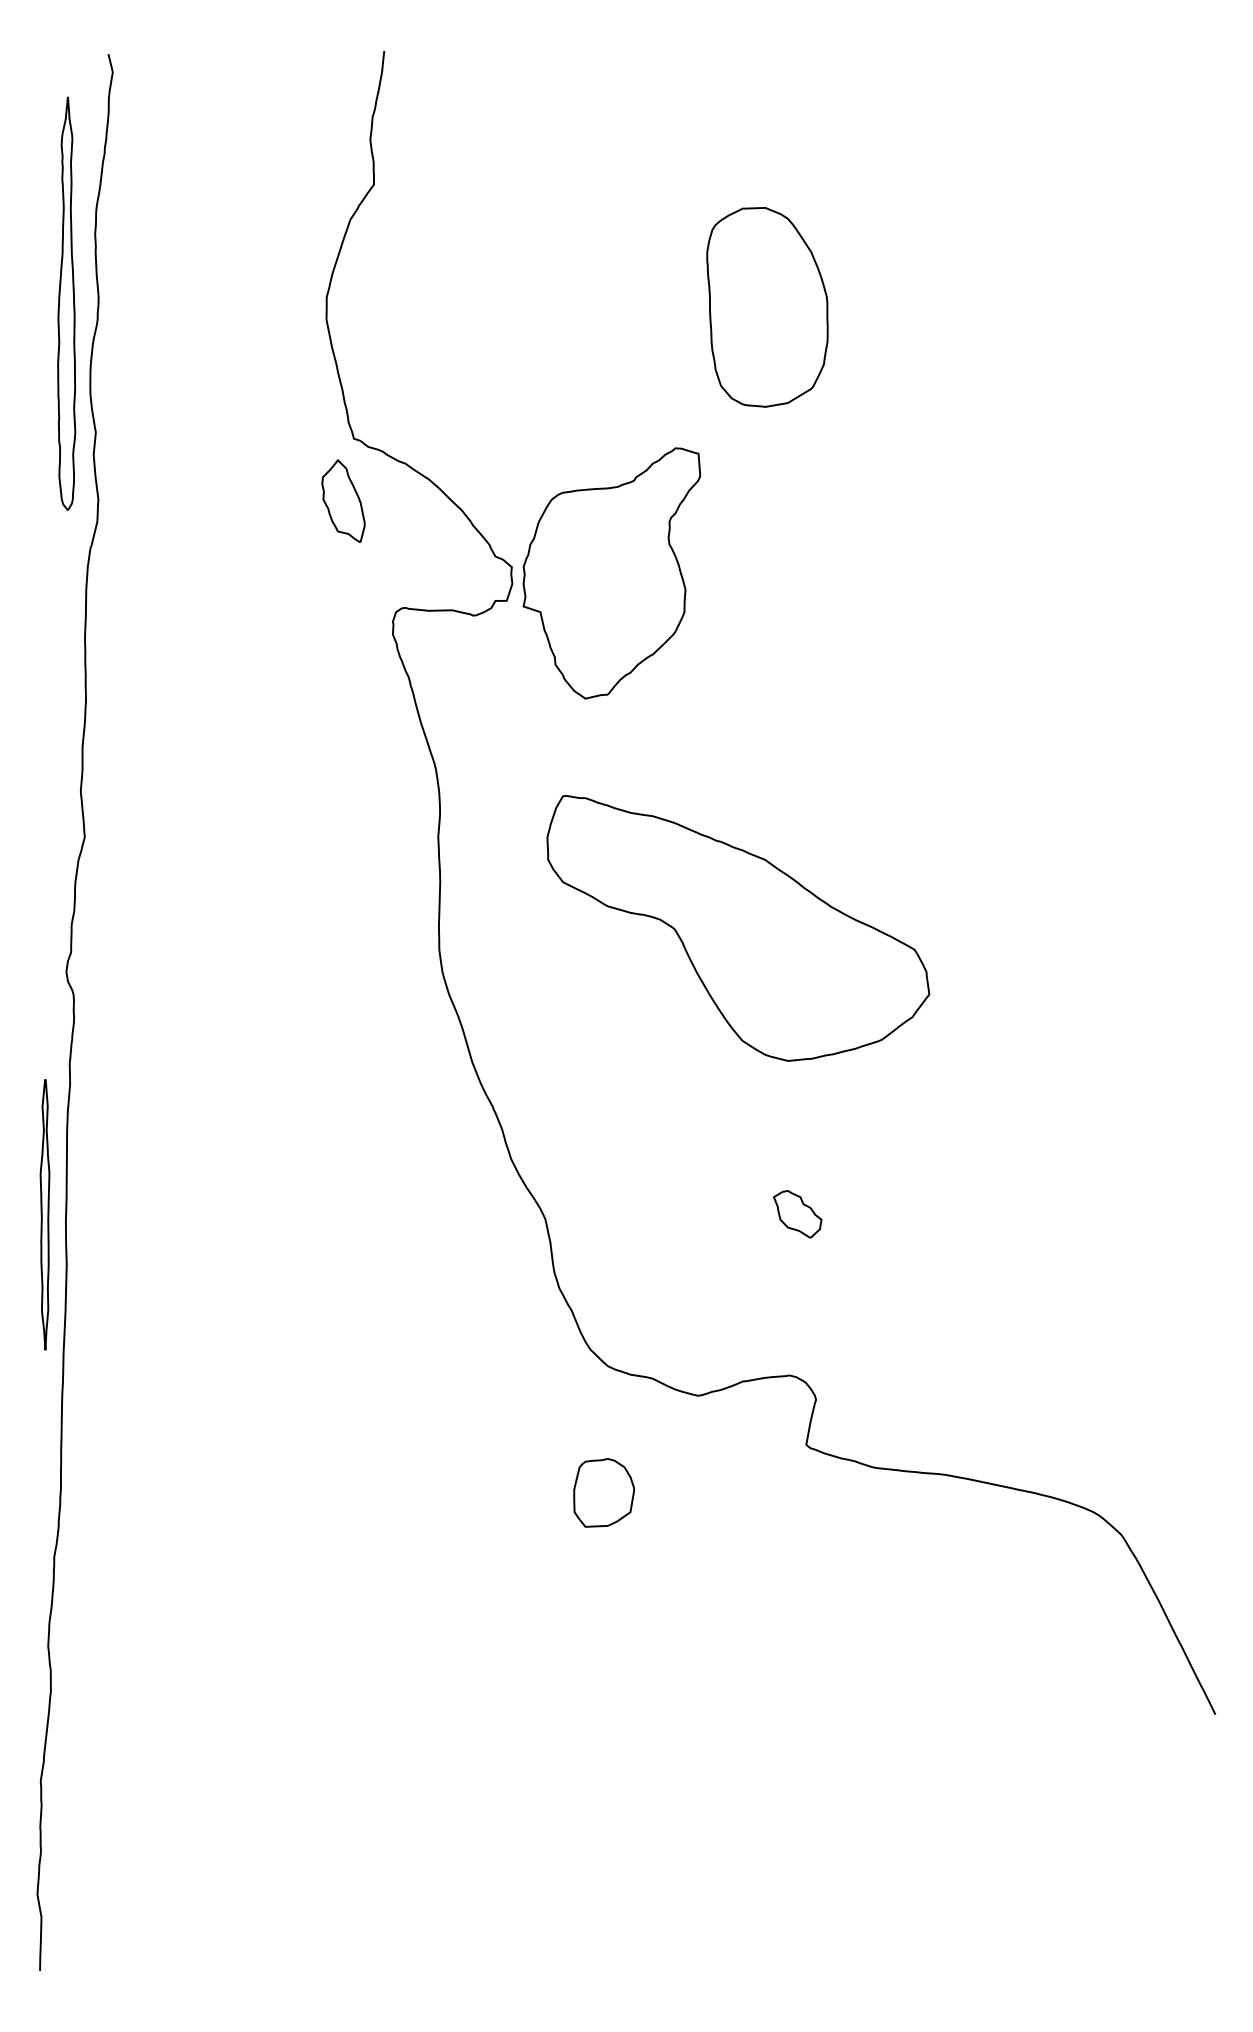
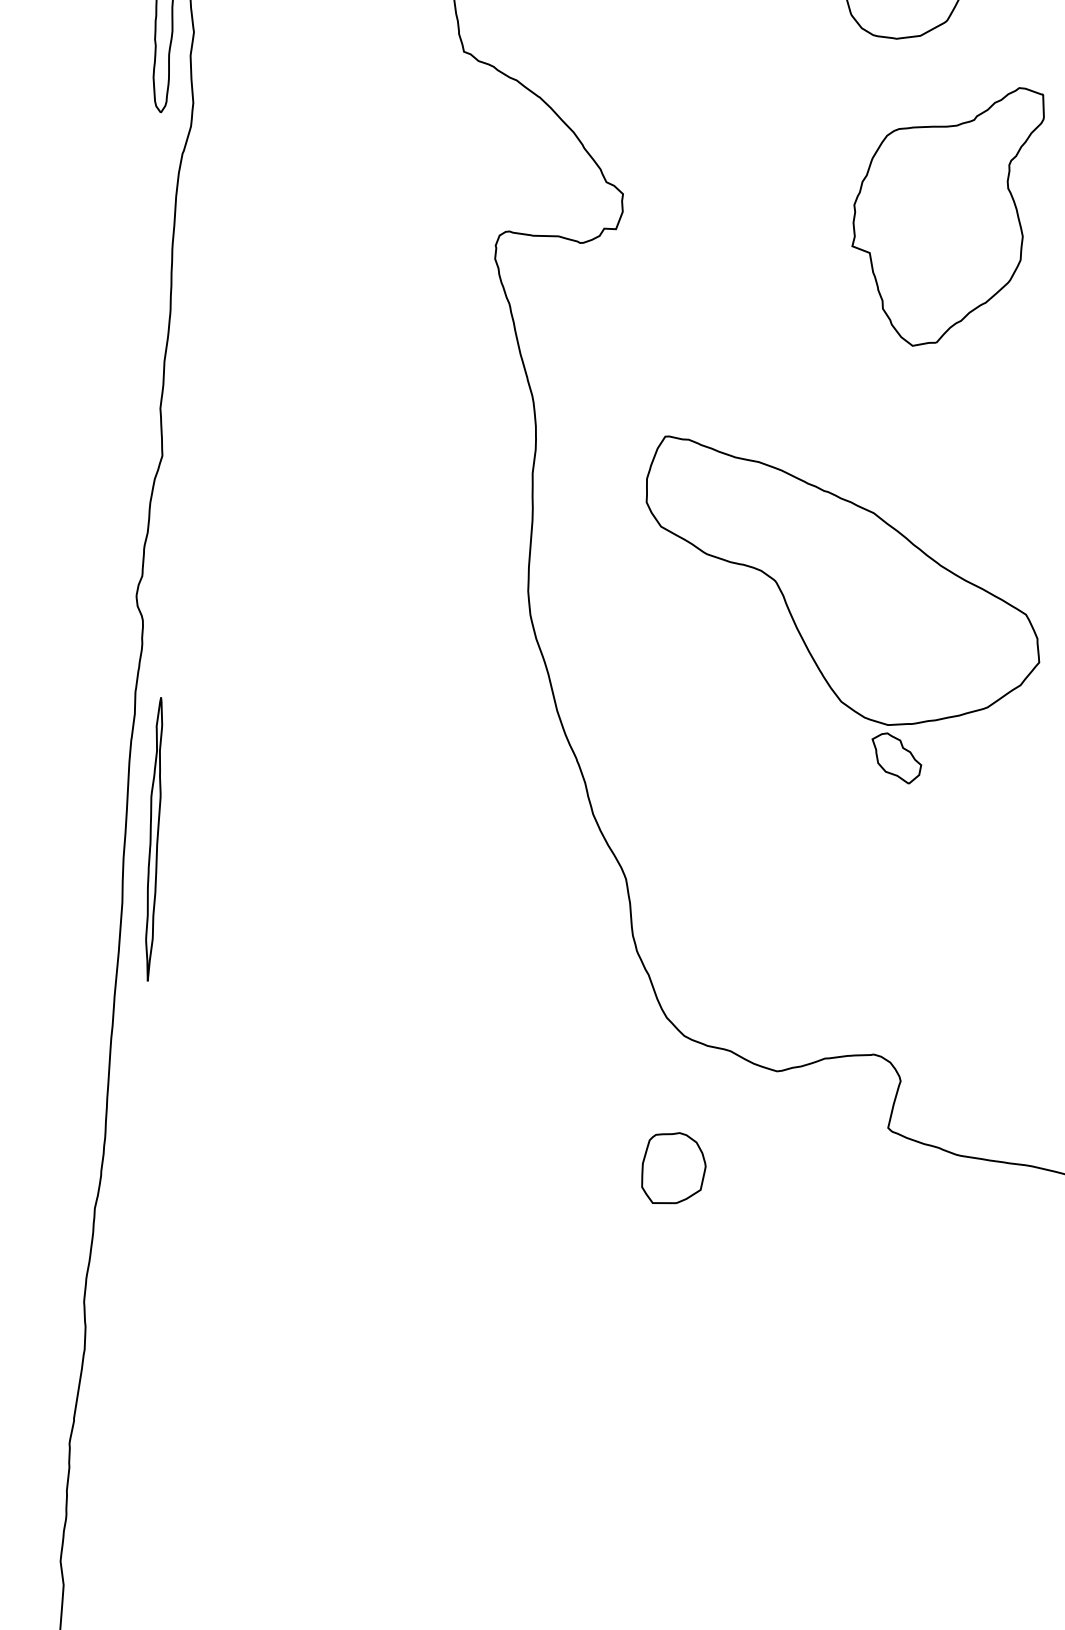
part: (343, 500) -> (450, 115), removed
part: (611, 573) -> (946, 216), moved
part: (44, 1214) -> (153, 839), moved
part: (797, 1214) -> (896, 758), moved

